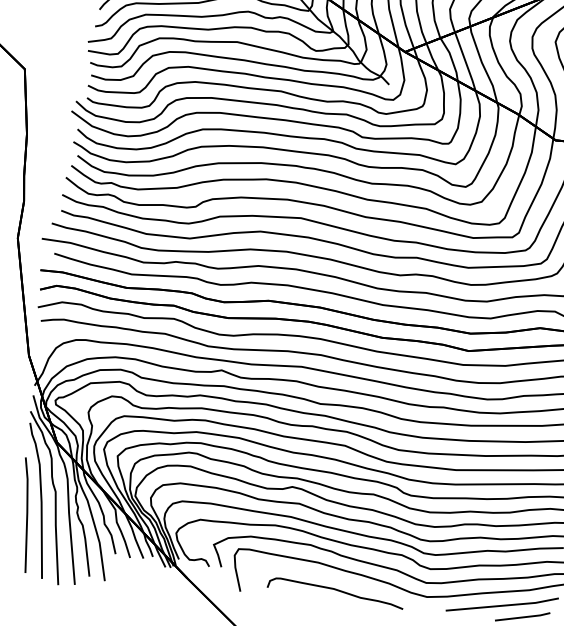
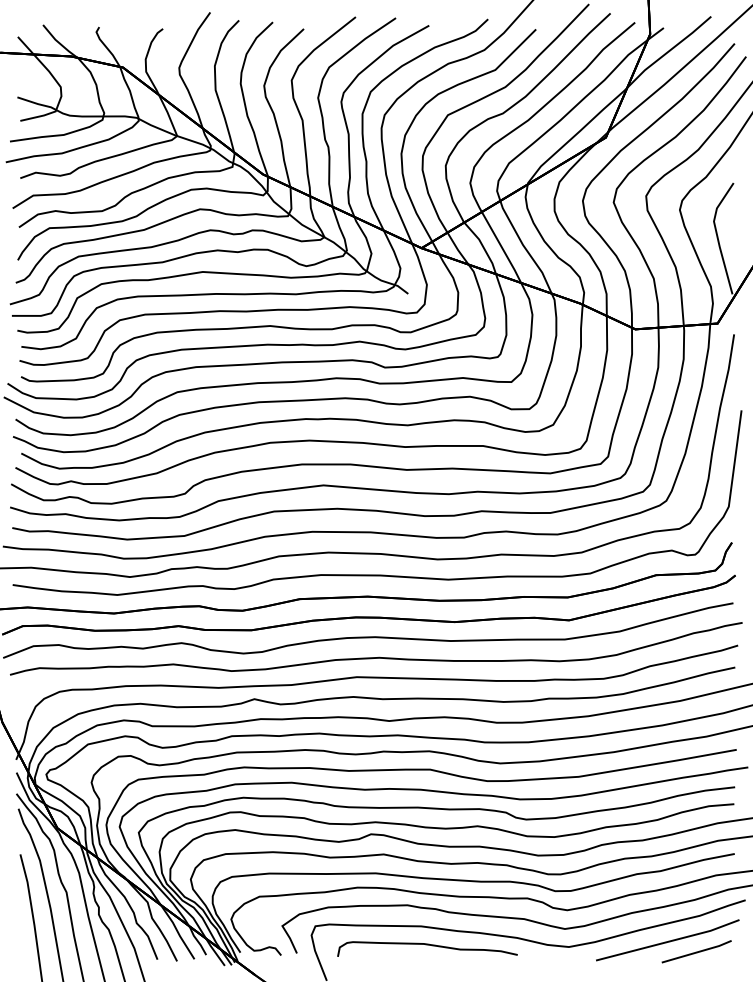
curve: (336, 590) -> (427, 945), moved

